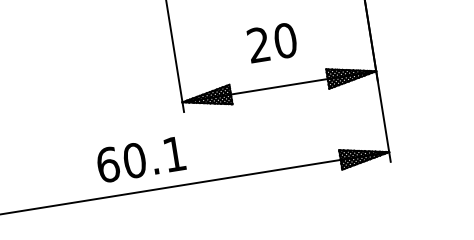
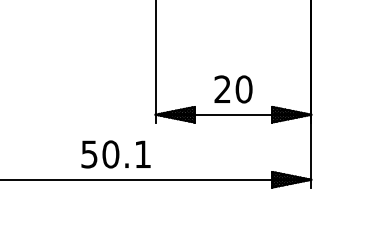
text: (272, 42) -> (233, 89), moved
text: (108, 164) -> (89, 154), 60.1 -> 50.1

